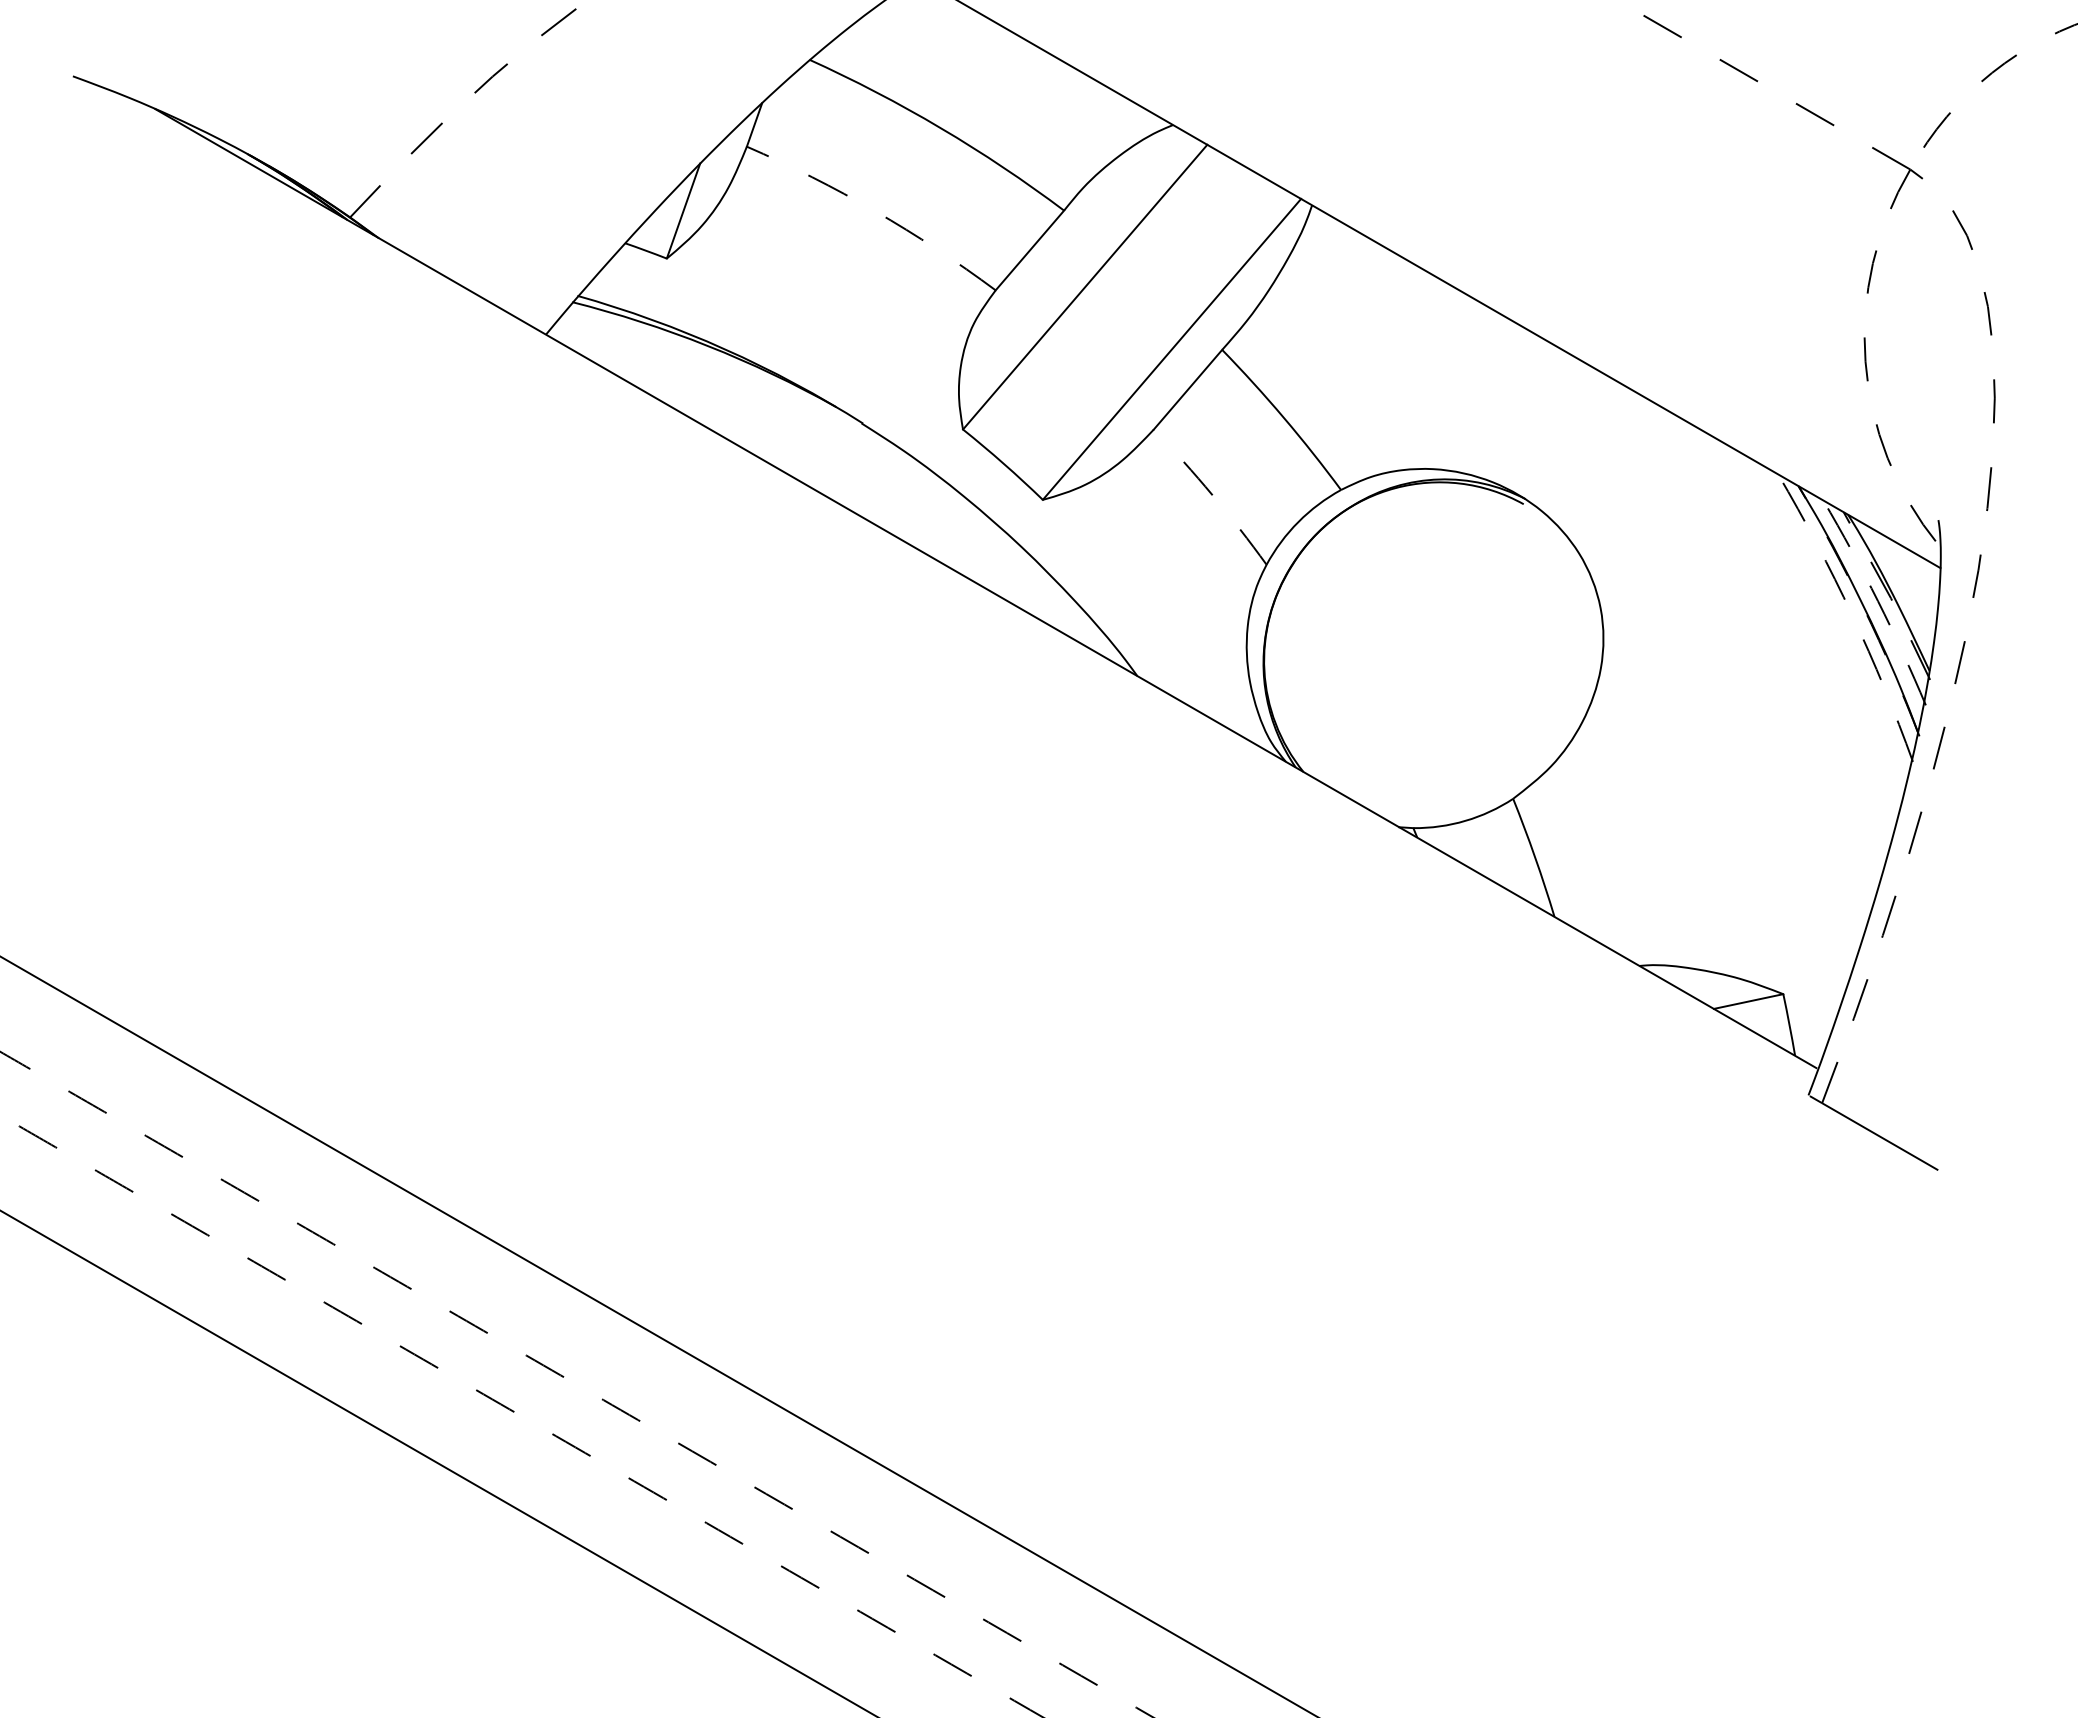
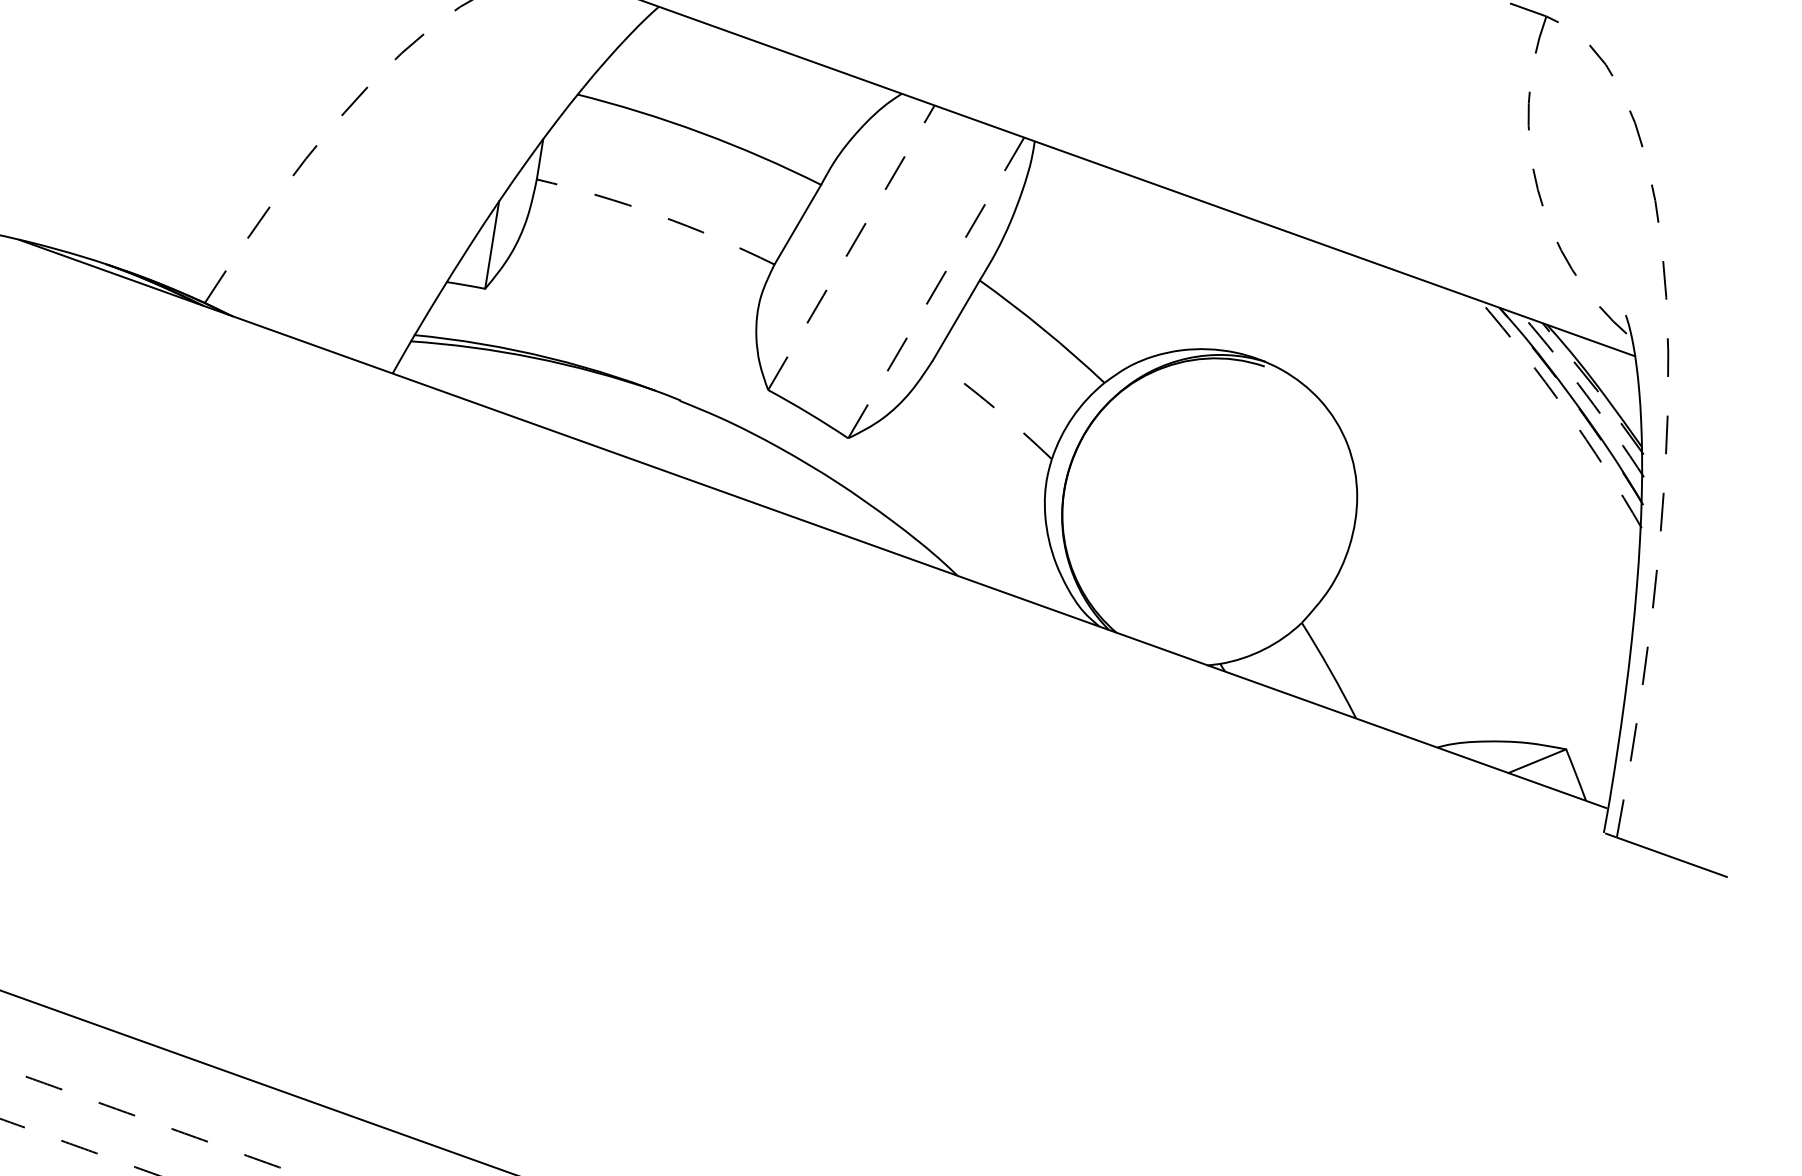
line: (1085, 287) -> (851, 248), solid -> dashed
line: (1171, 349) -> (935, 288), solid -> dashed

